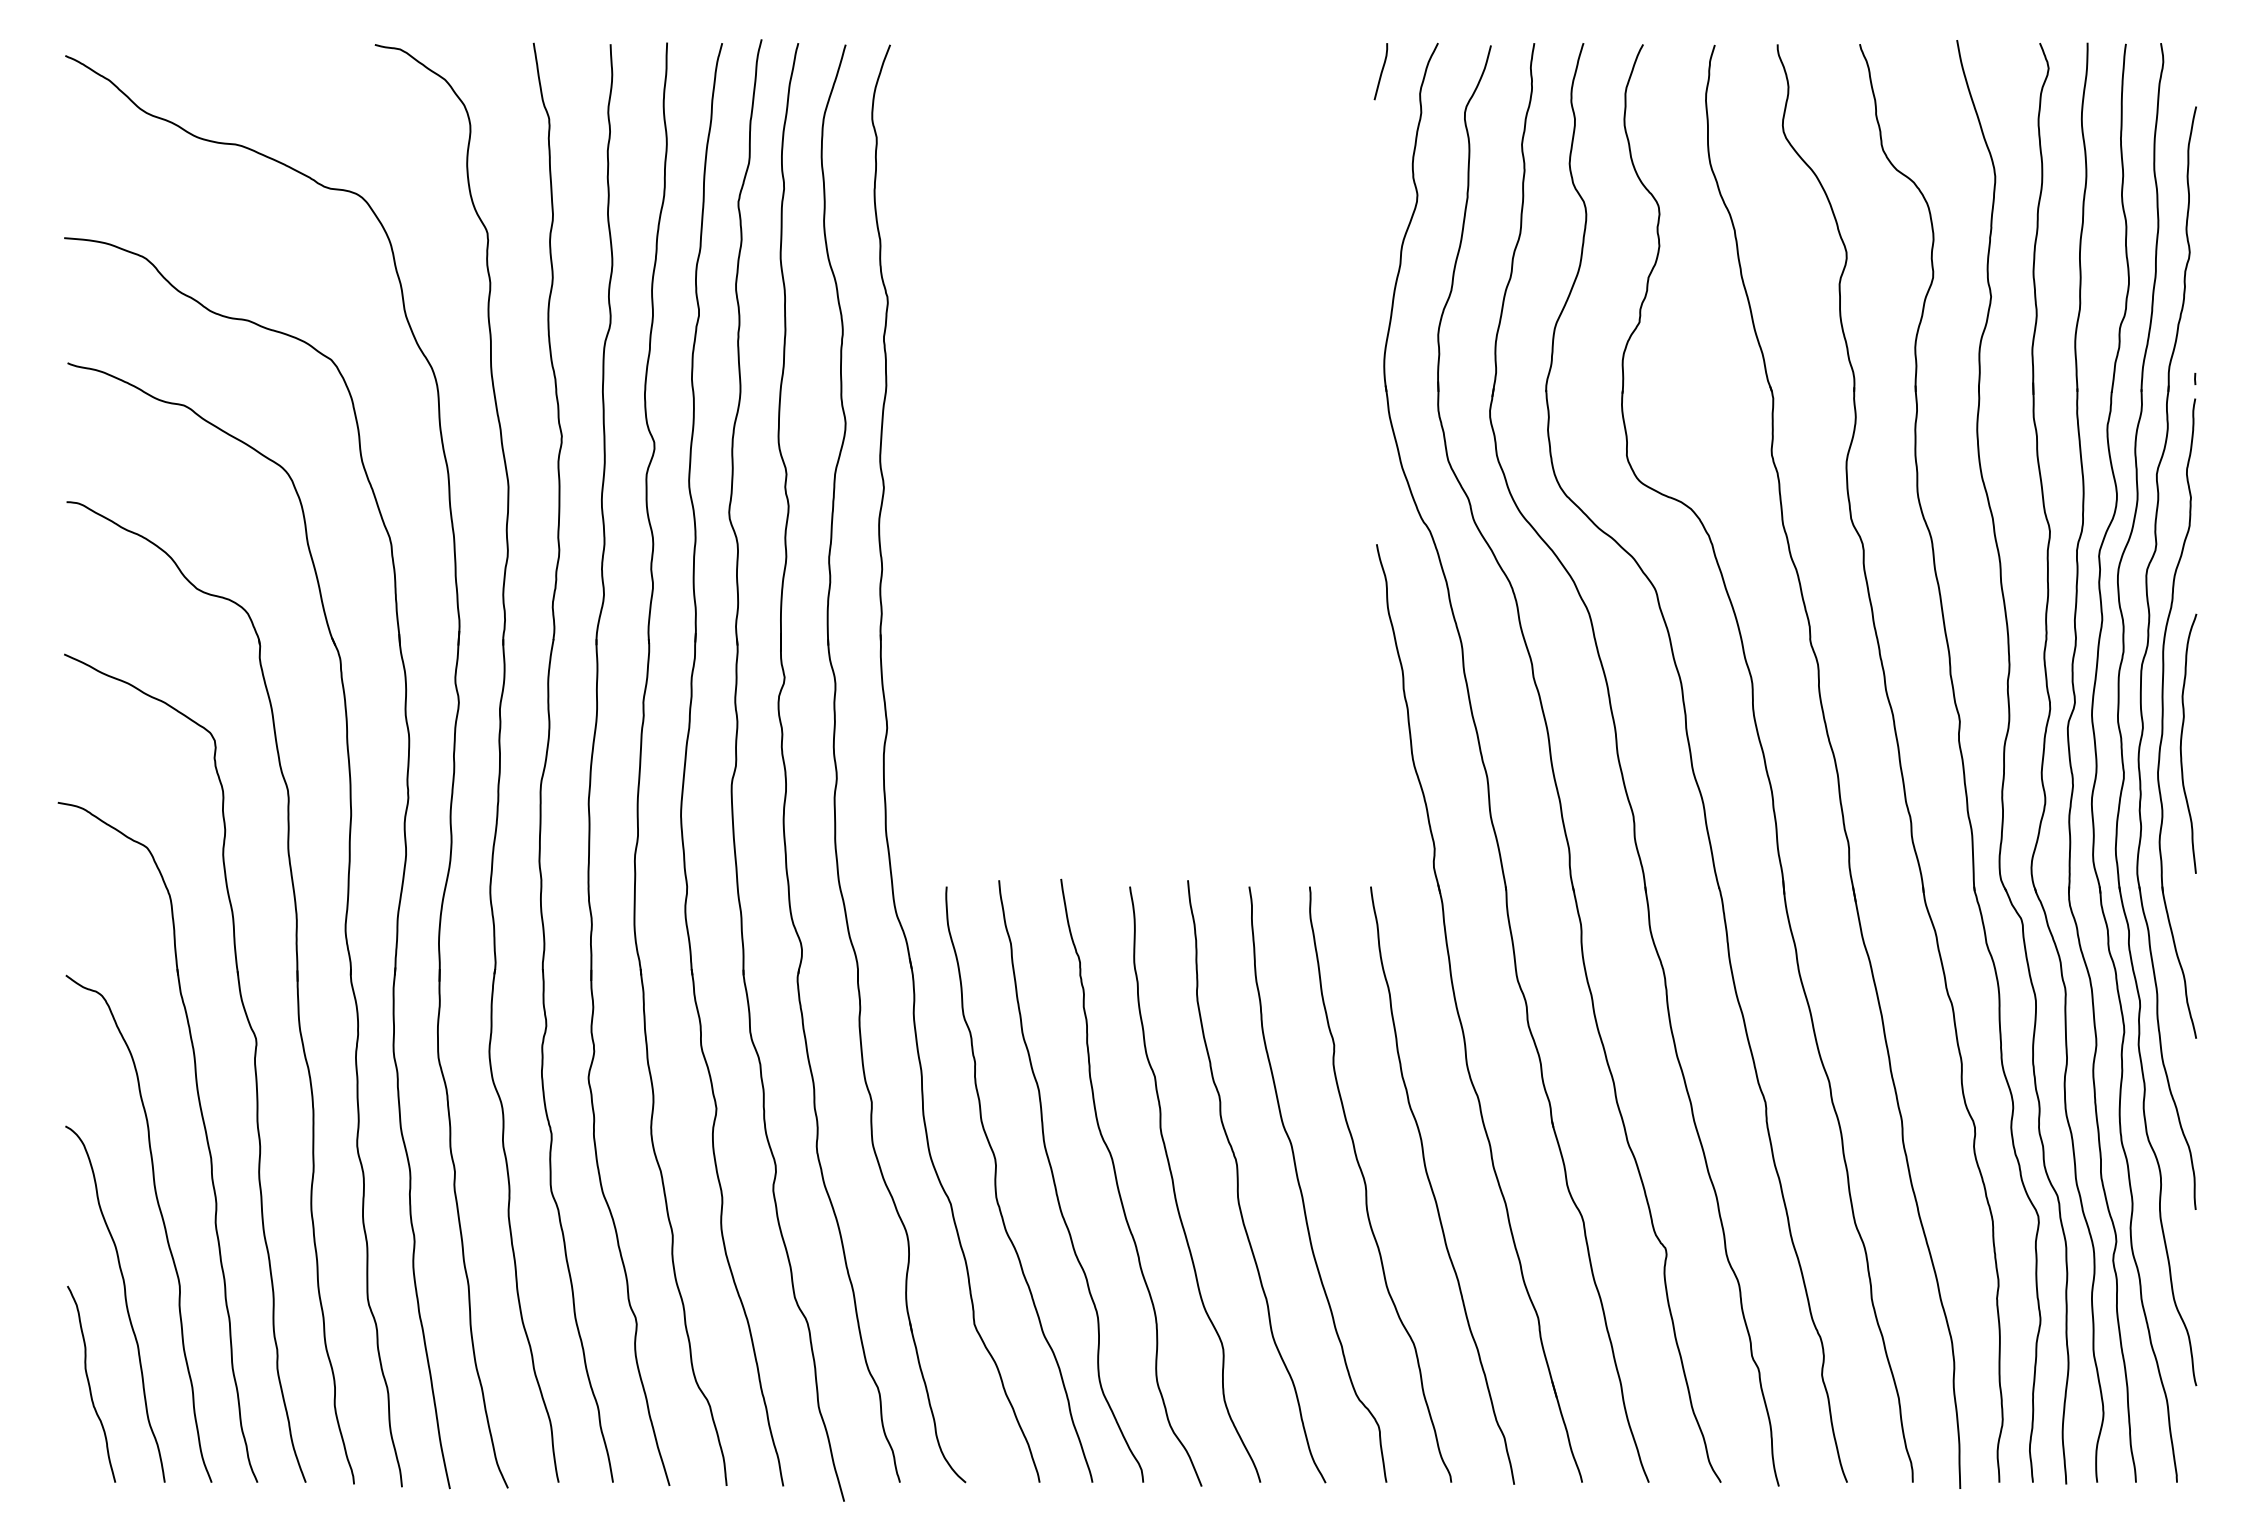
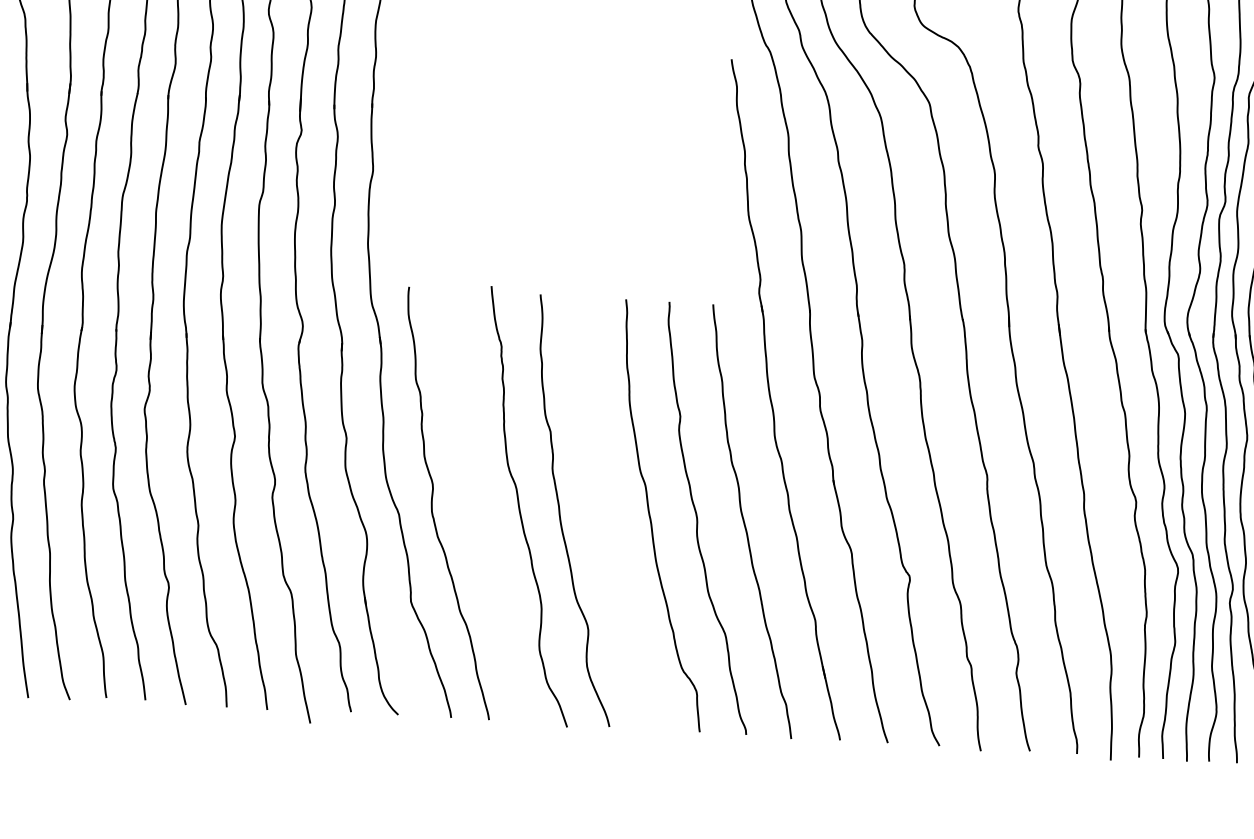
curve: (1238, 1181) -> (606, 510), removed
curve: (1056, 1186) -> (475, 506), removed

